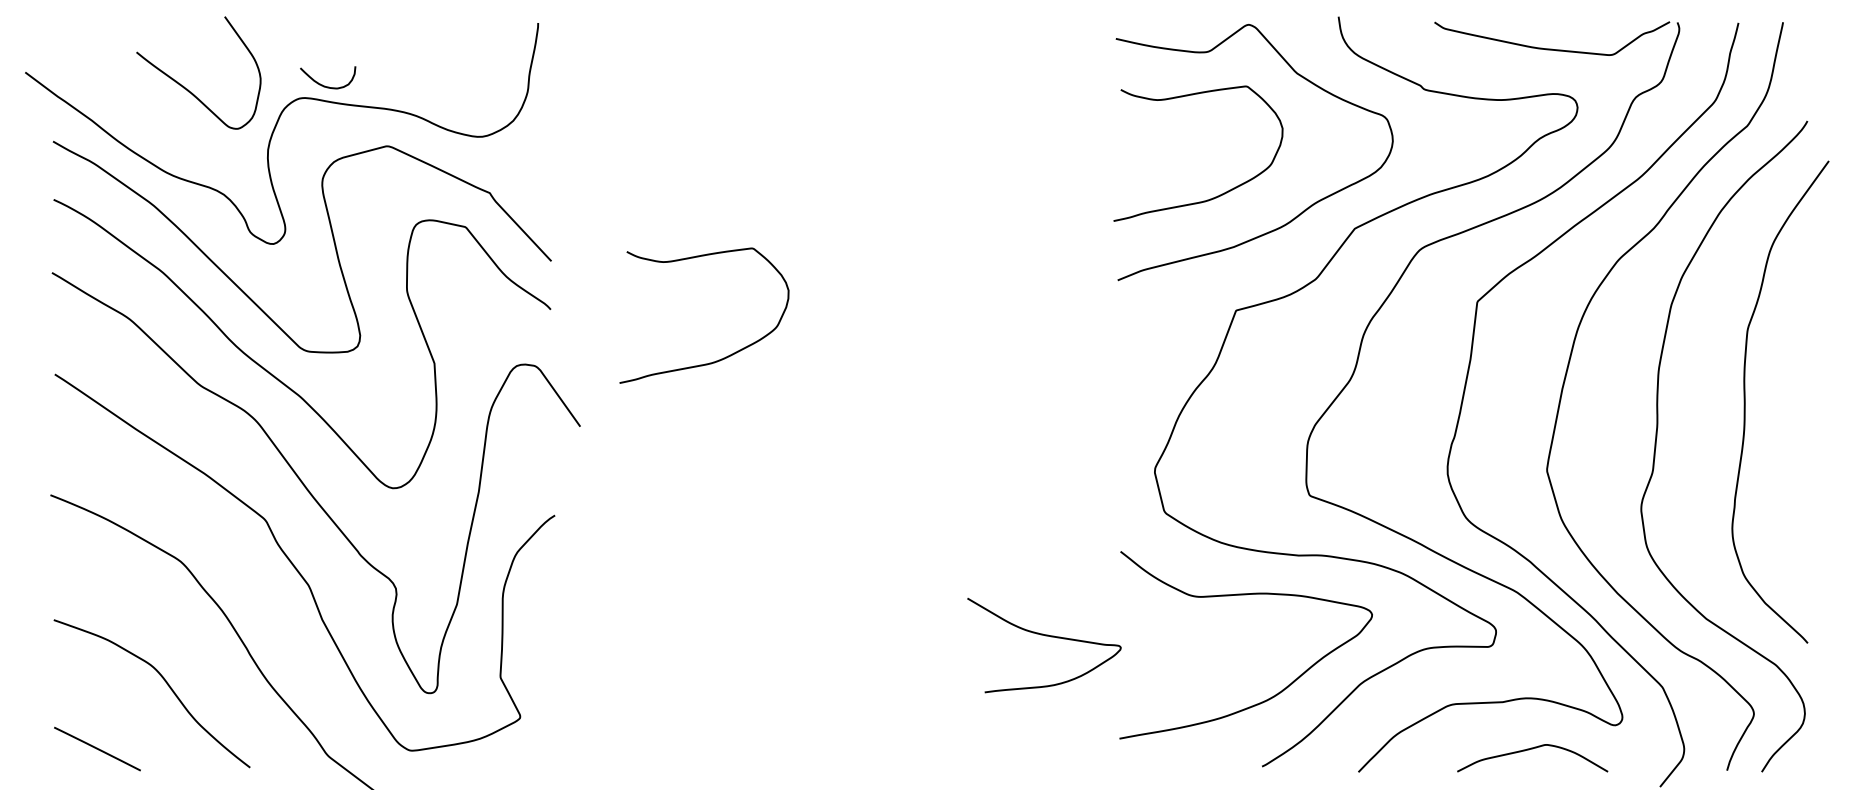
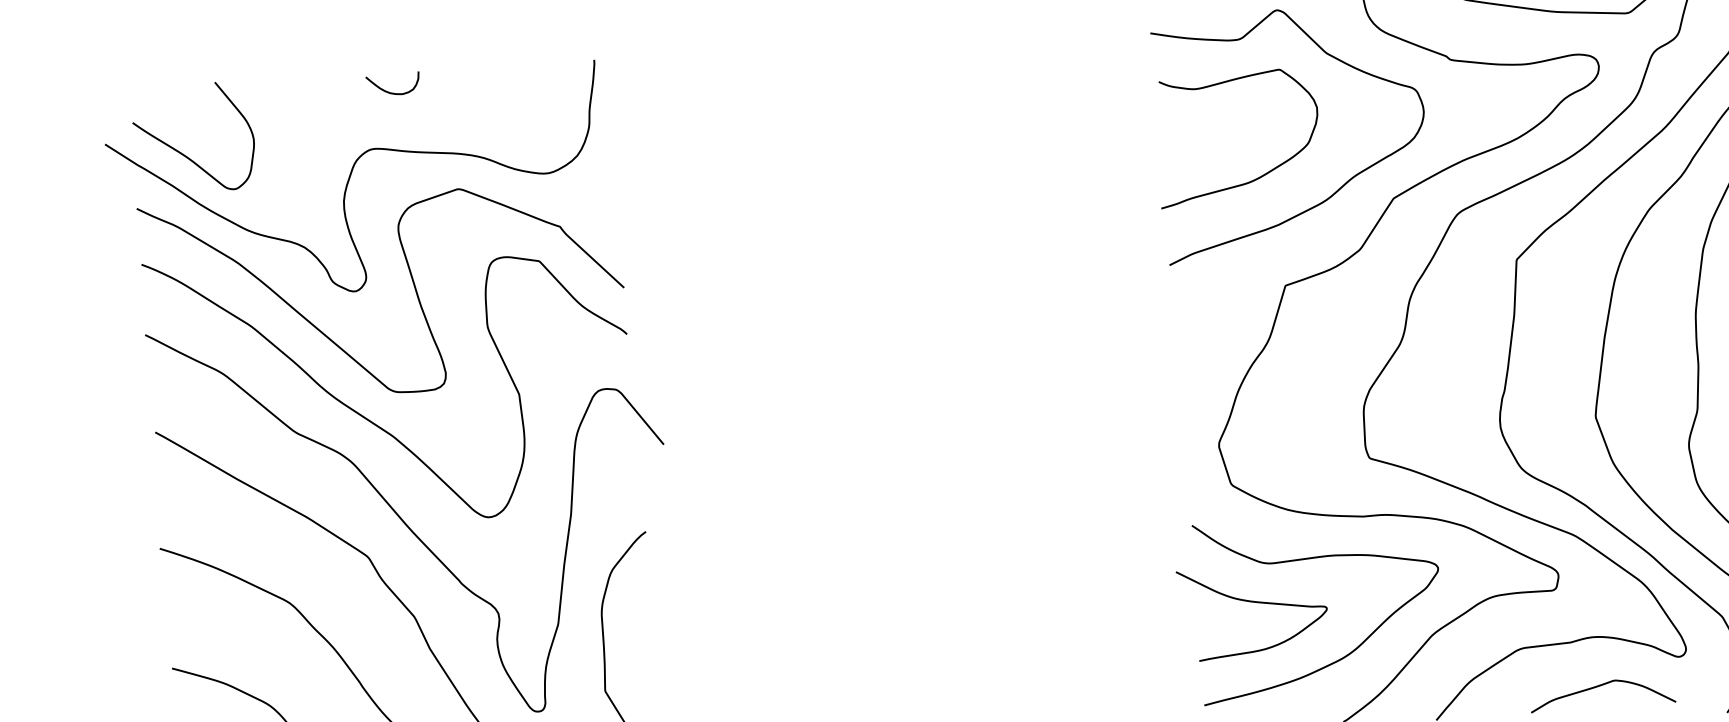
curve: (325, 85) -> (391, 92), moved
curve: (187, 88) -> (184, 153), moved
curve: (725, 356) -> (798, 366), removed
curve: (1045, 636) -> (1253, 603), moved

